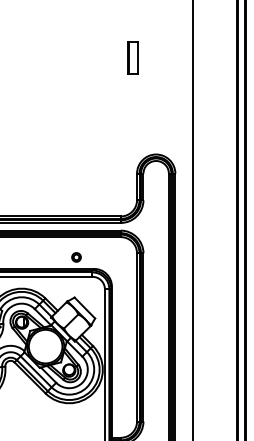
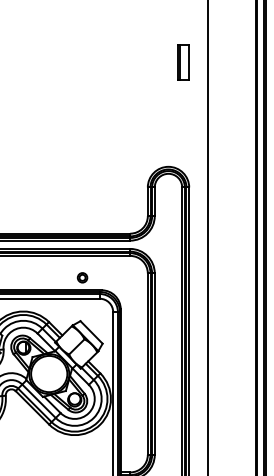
part: (132, 57) -> (182, 62), moved

